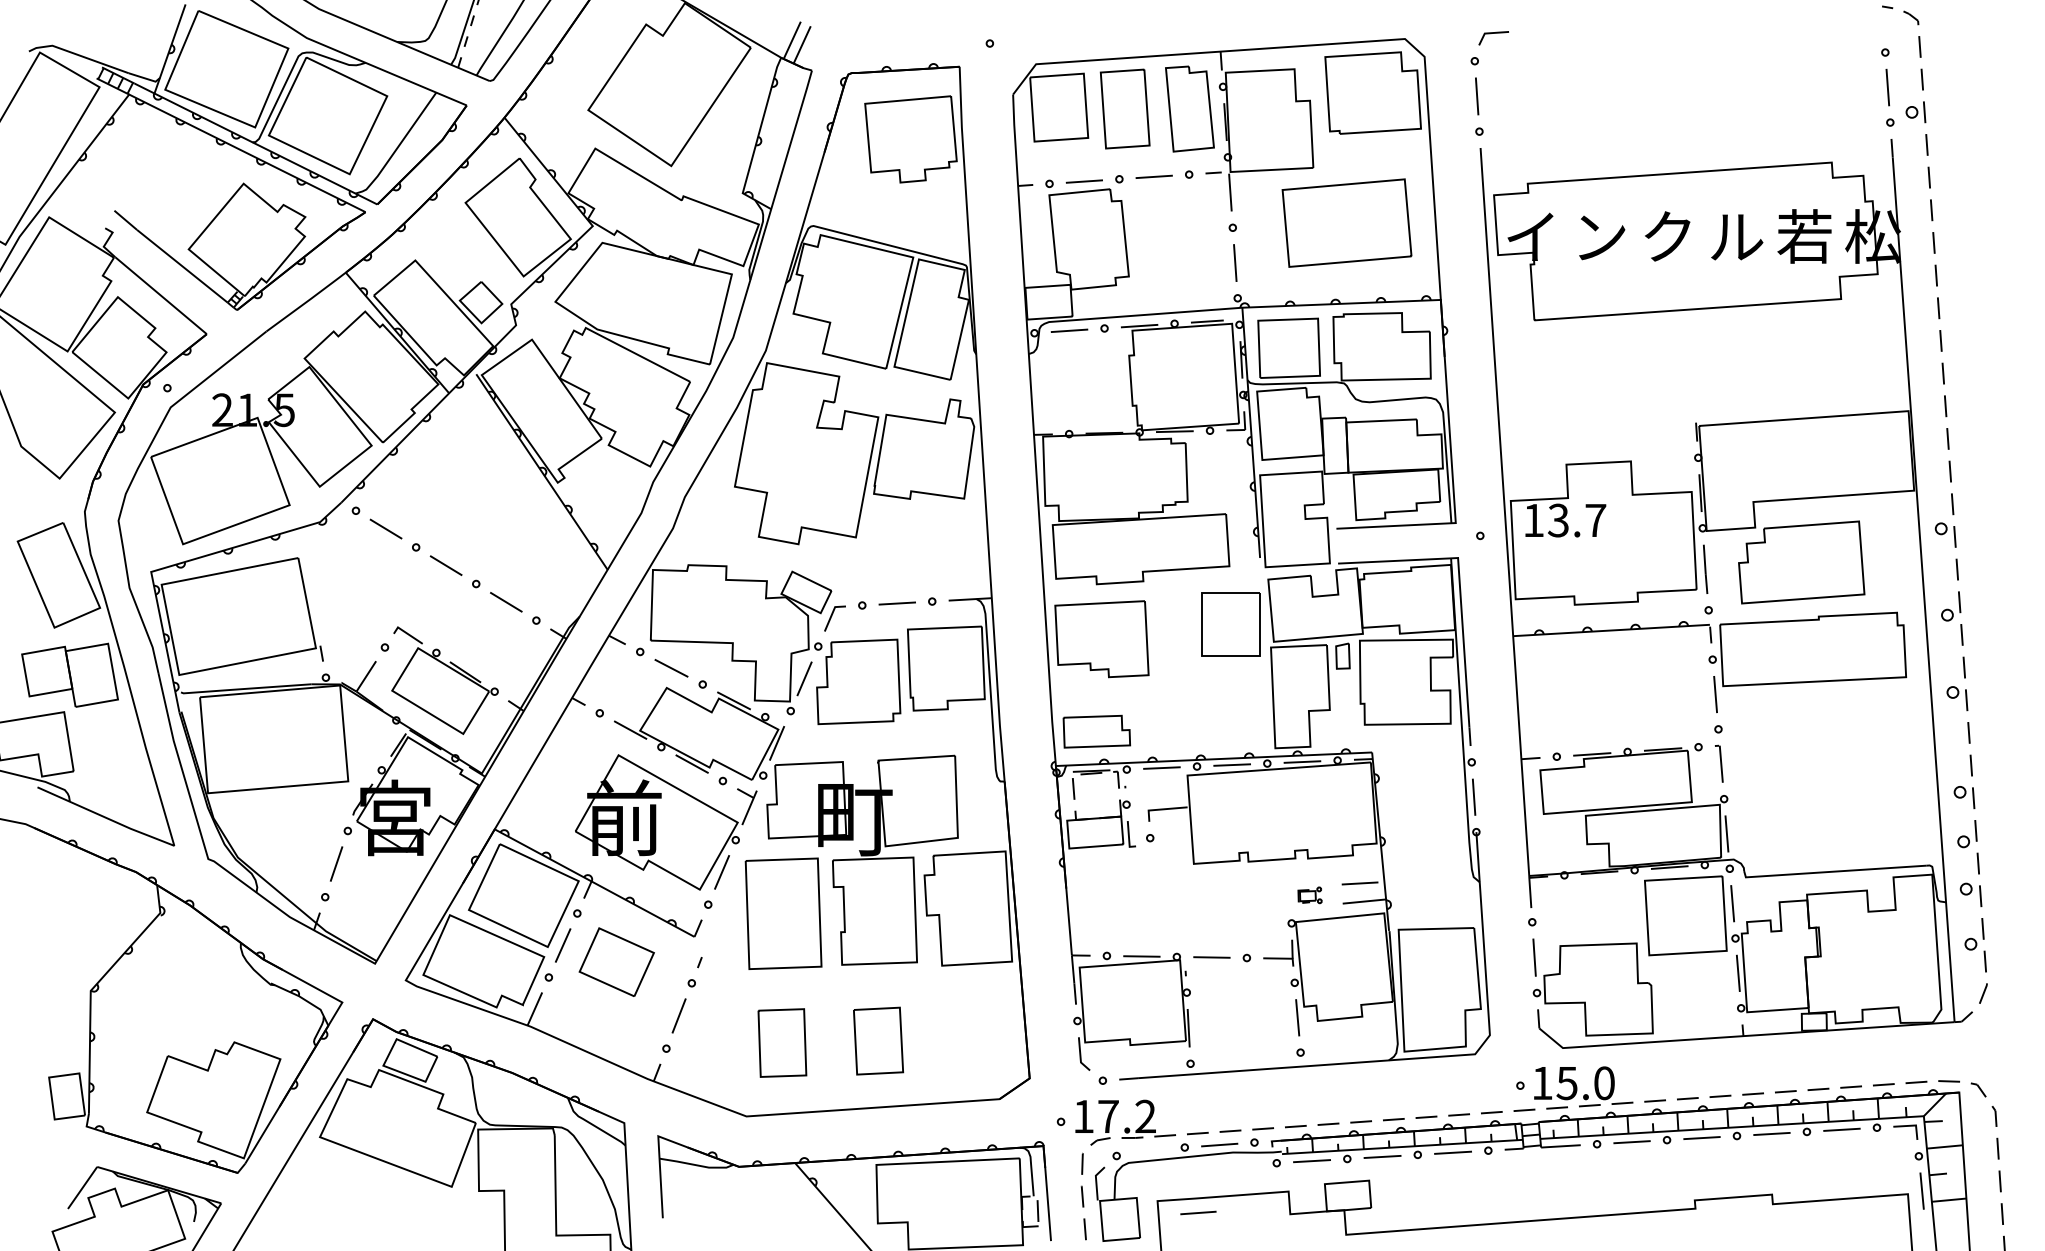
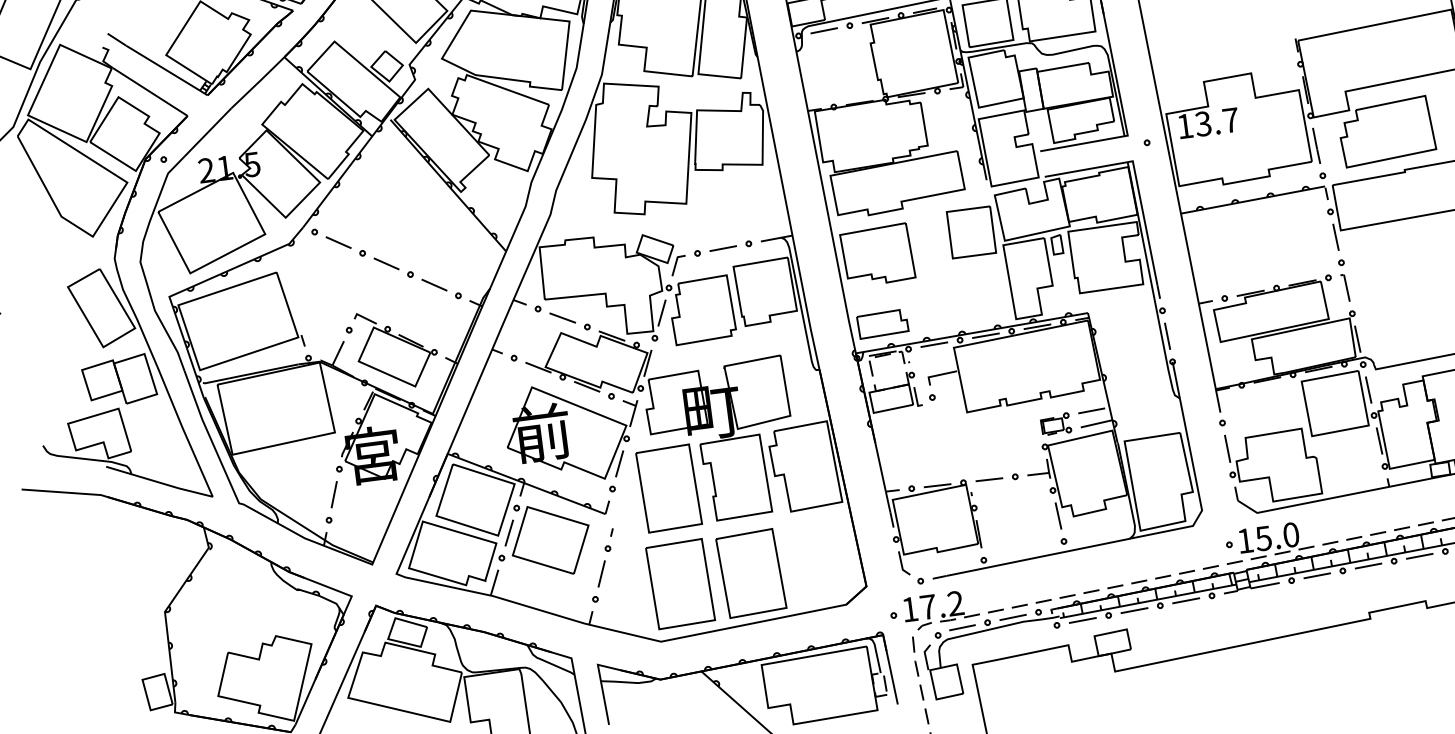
part: (1309, 895) -> (1055, 424), size x1.67
part: (616, 961) -> (550, 539), size x1.43
part: (878, 1040) -> (751, 572), size x1.67
part: (782, 1042) -> (680, 583), size x1.67
line: (1198, 1212) -> (962, 627), moved

